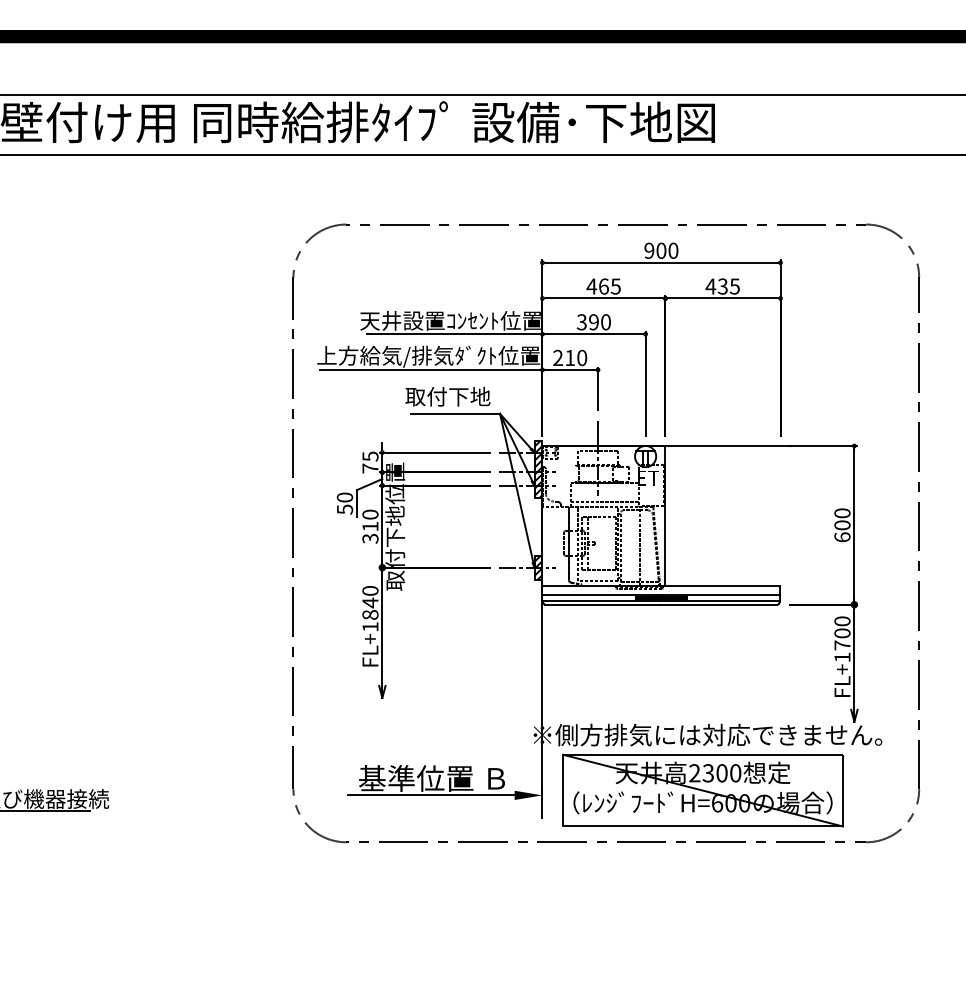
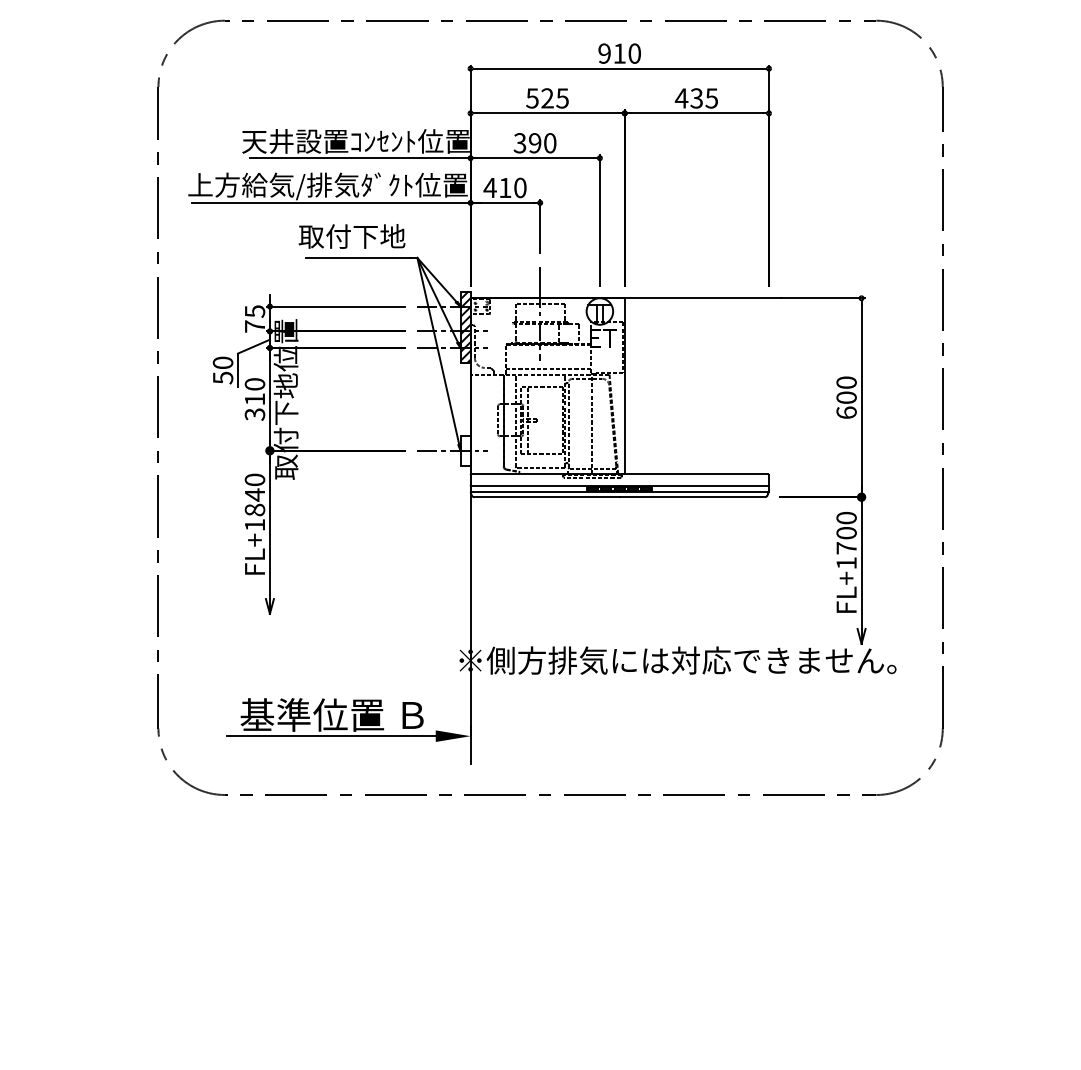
text: (661, 250) -> (619, 53), 900 -> 910
text: (597, 286) -> (539, 98), 465 -> 525
text: (557, 357) -> (489, 187), 210 -> 410
hatch: (538, 567) -> (465, 450), removed
part: (702, 790) -> (671, 730), removed

